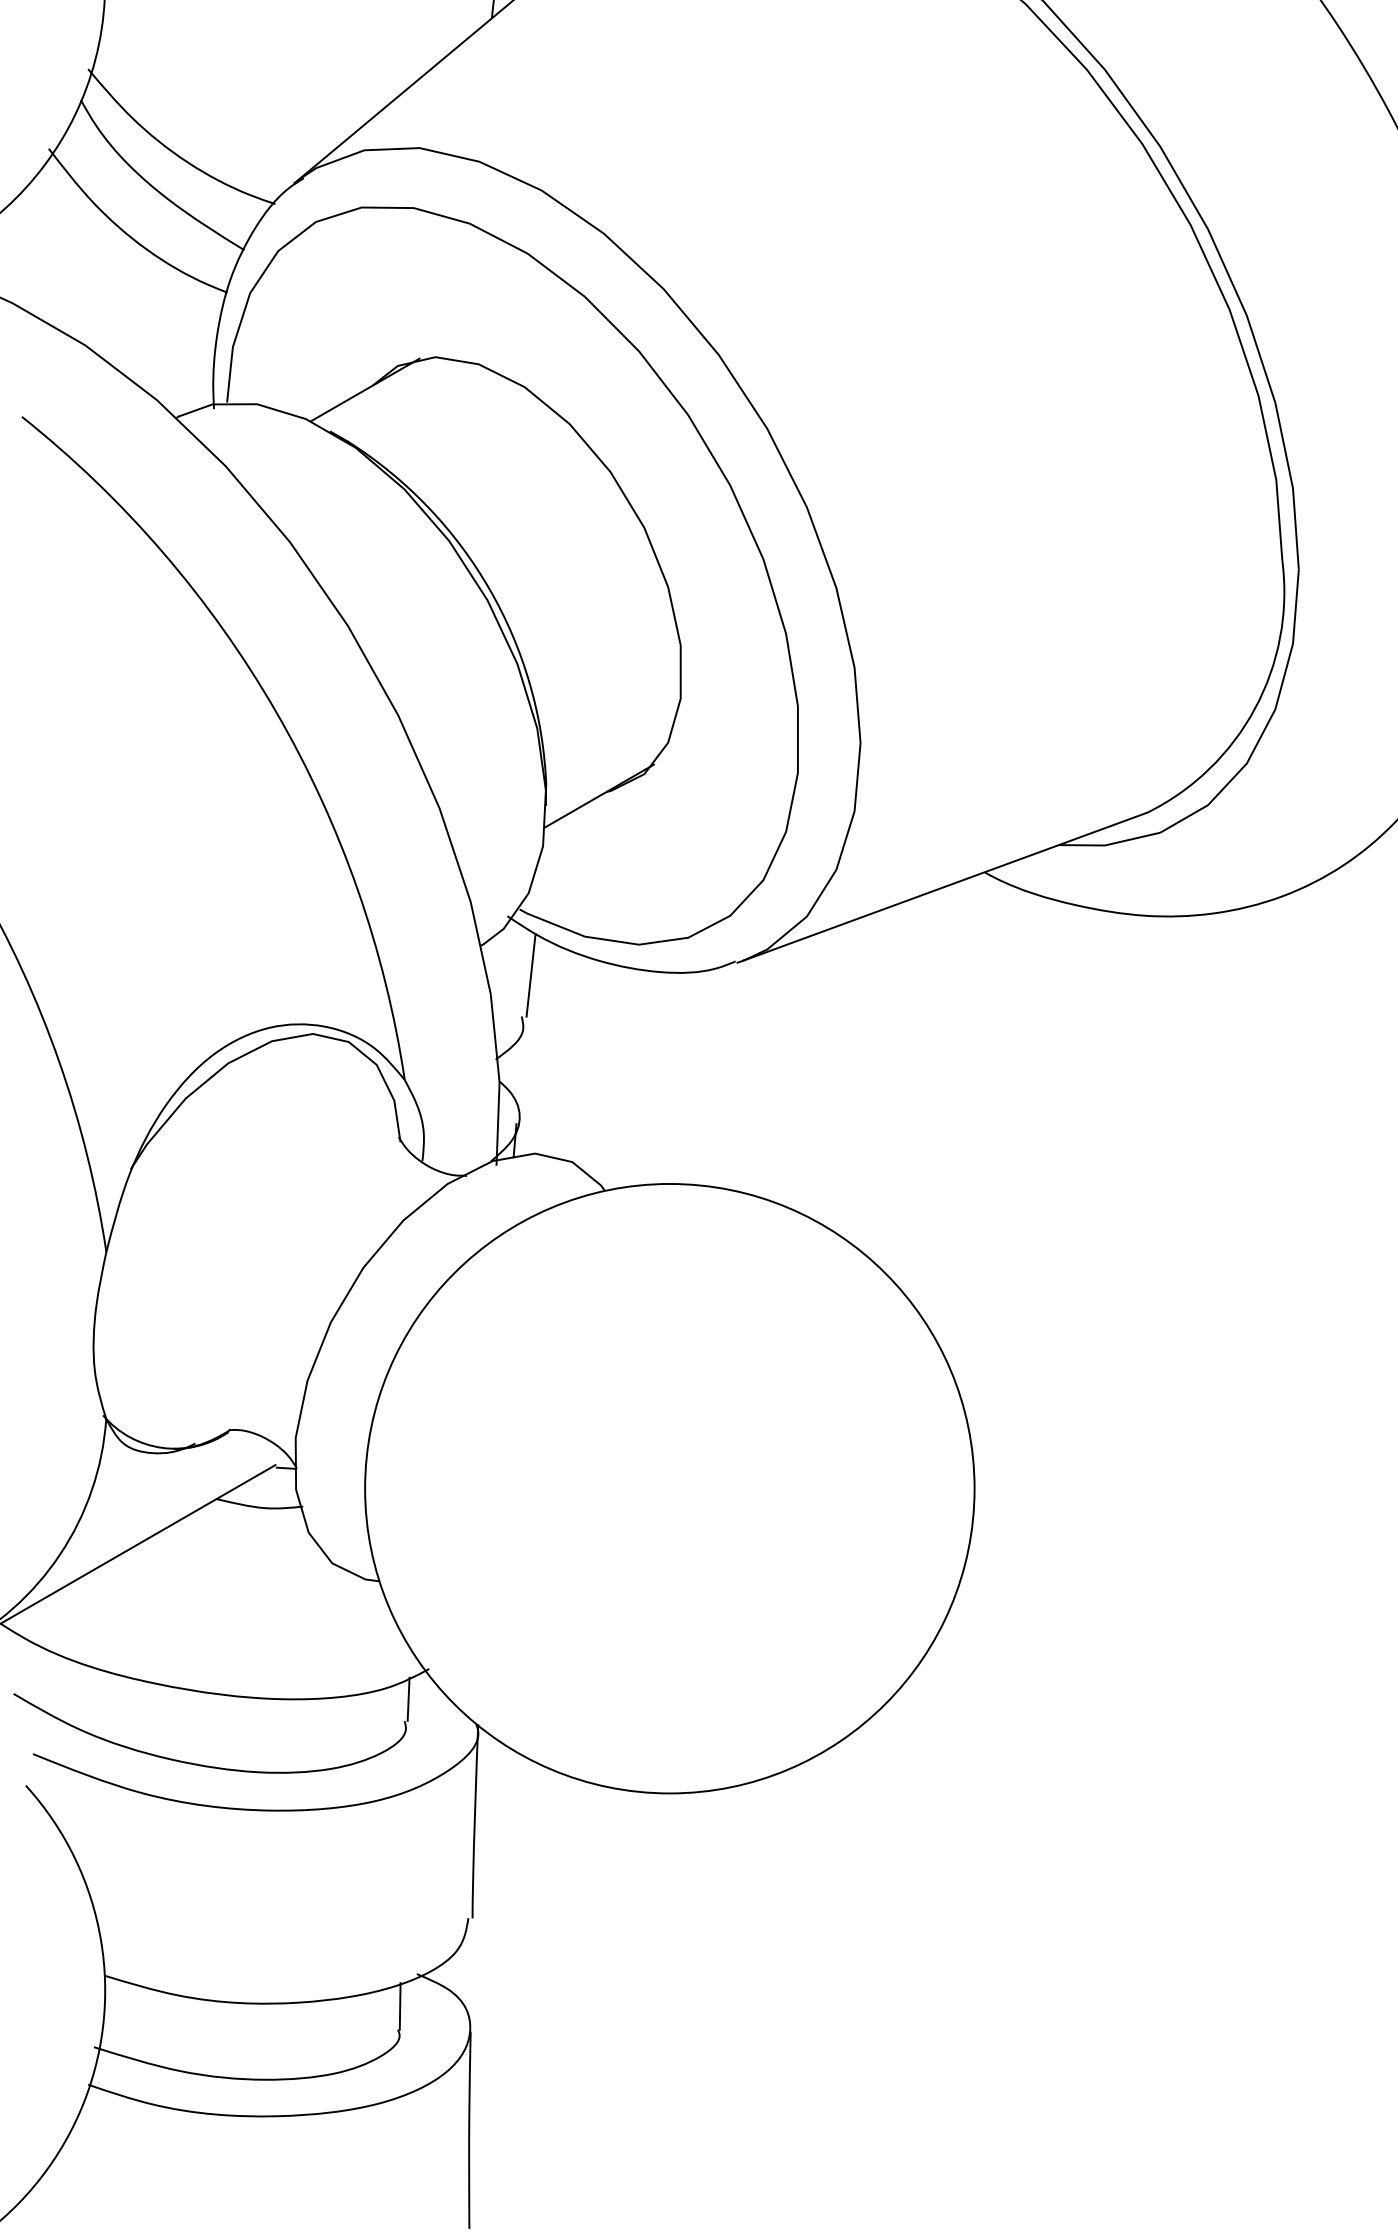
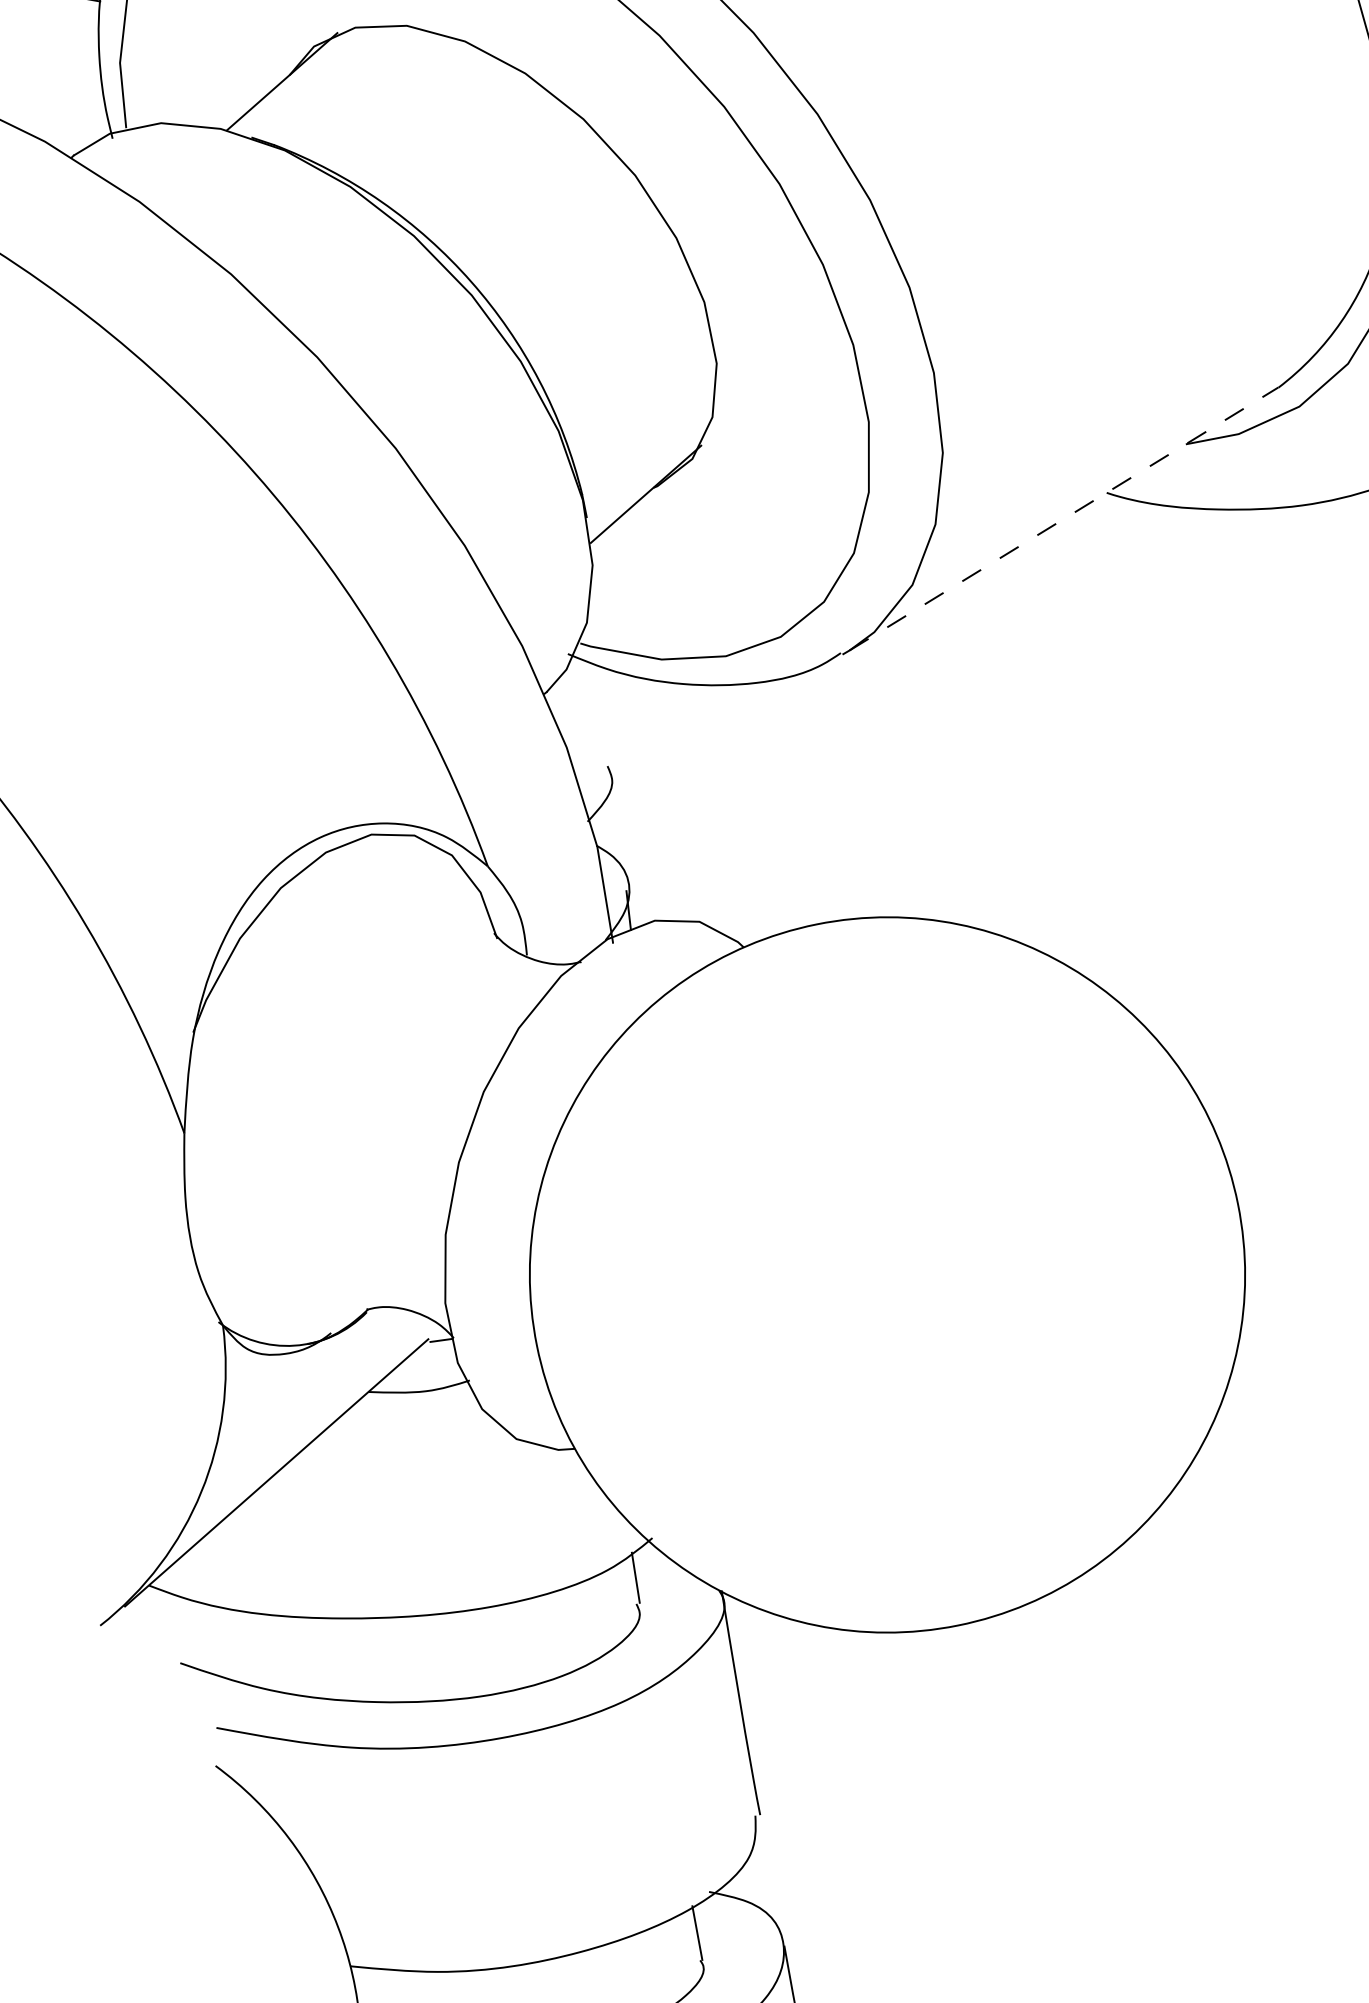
line: (945, 886) -> (1064, 518), solid -> dashed
line: (530, 975) -> (608, 716), removed

